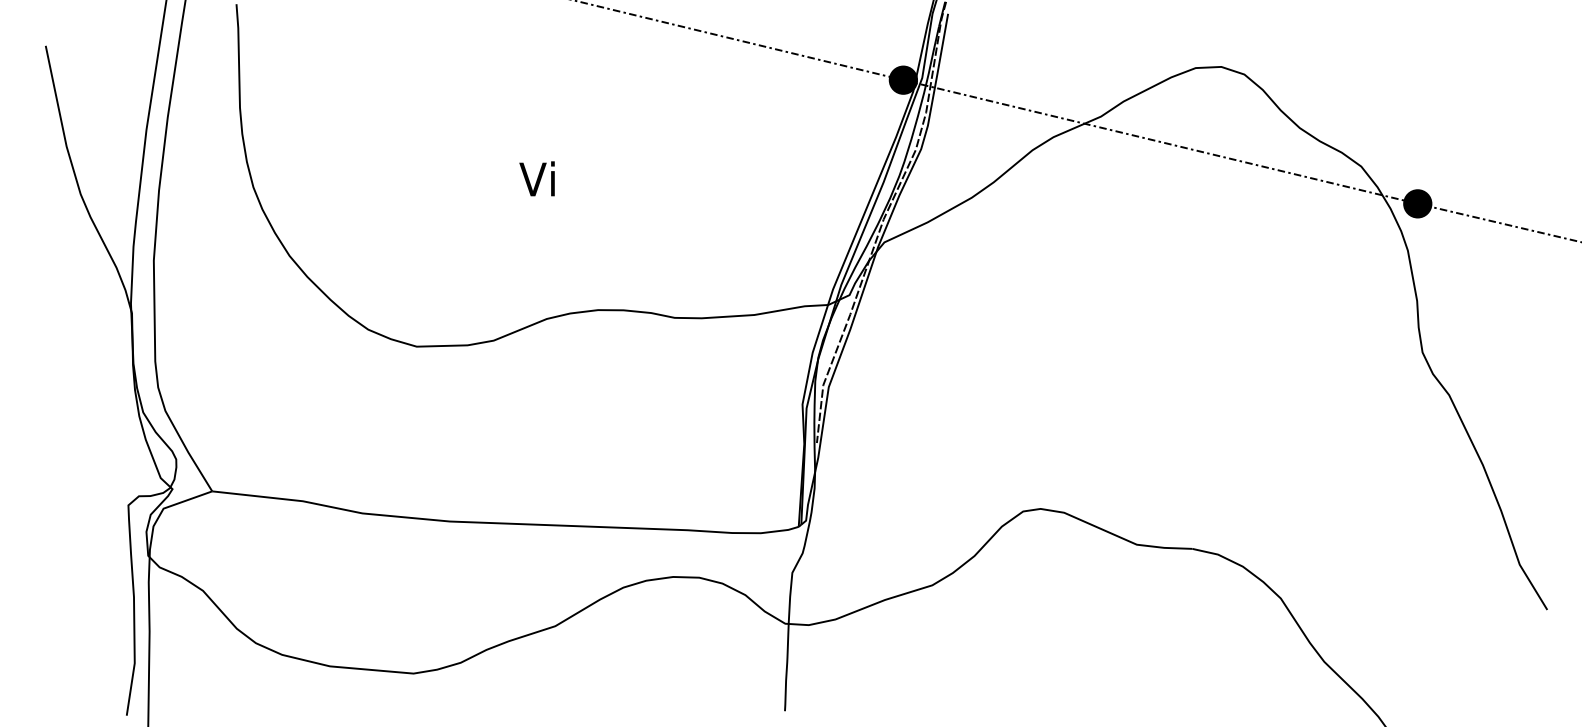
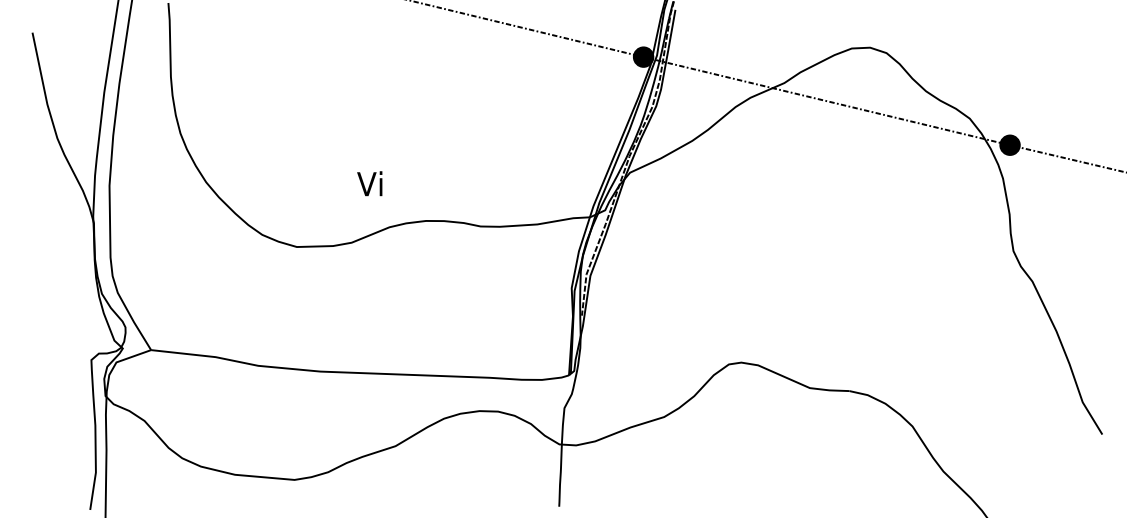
text: (536, 178) -> (369, 183), moved

